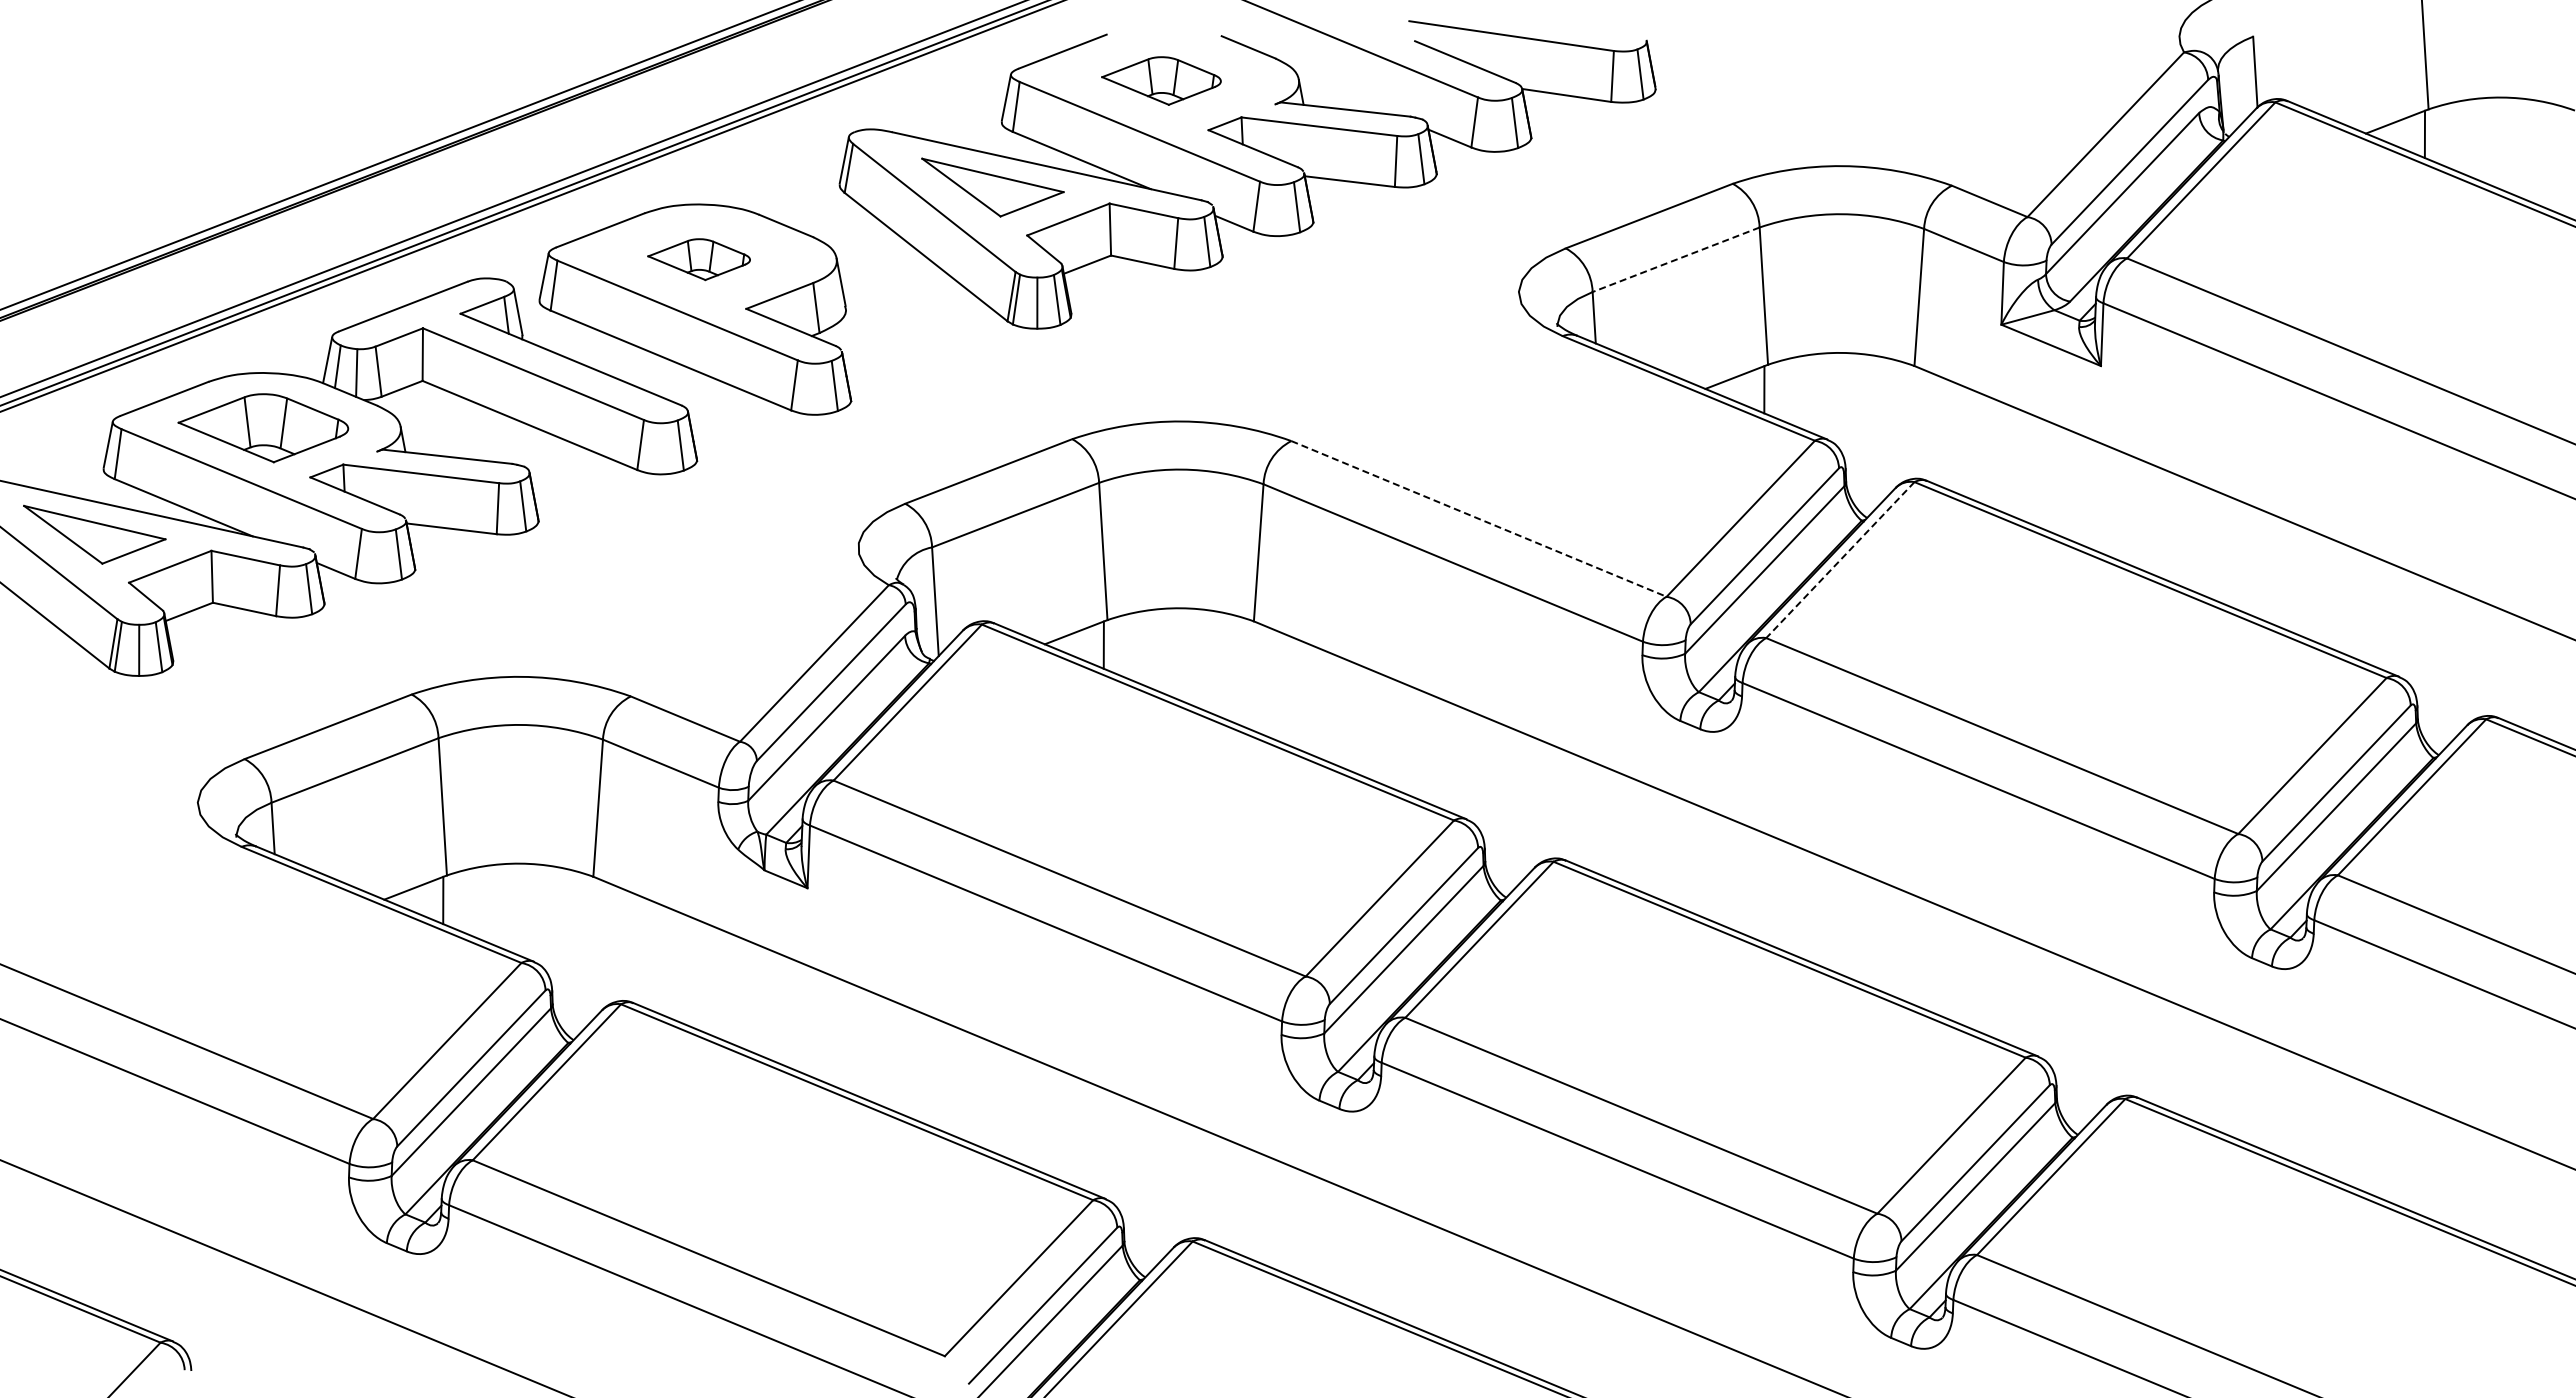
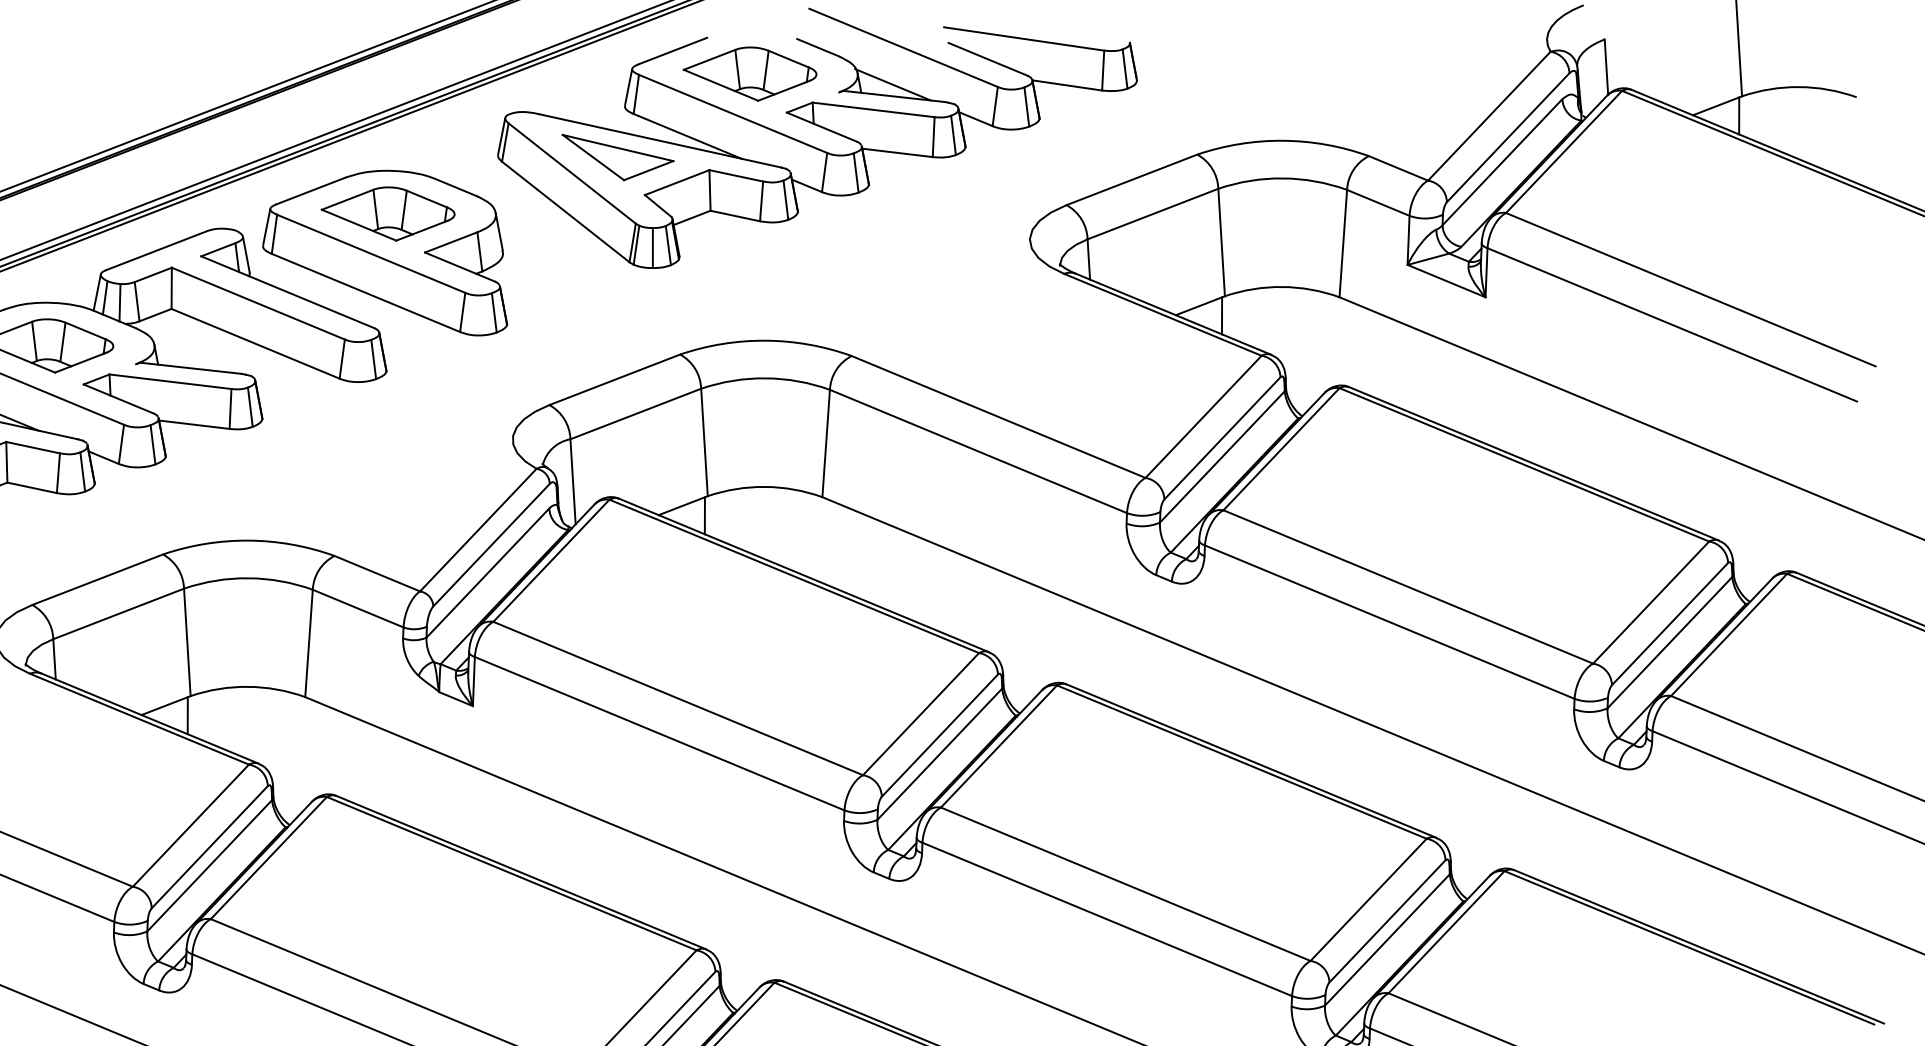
part: (1161, 80) -> (750, 73), size x1.43
line: (1343, 94) -> (892, 84), added
part: (698, 259) -> (387, 213), size x1.67
line: (1676, 259) -> (1153, 213), dashed -> solid
line: (1479, 519) -> (999, 417), dashed -> solid
line: (1840, 560) -> (1281, 449), dashed -> solid

